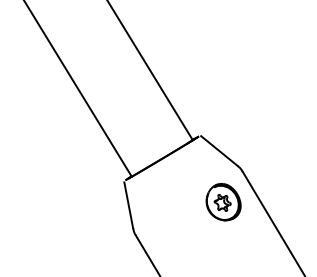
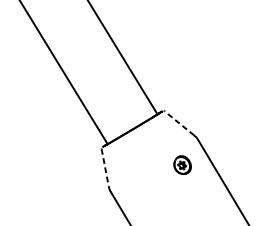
line: (219, 150) -> (179, 122), solid -> dashed
part: (223, 202) -> (182, 165), size x0.6
line: (128, 205) -> (104, 167), solid -> dashed

